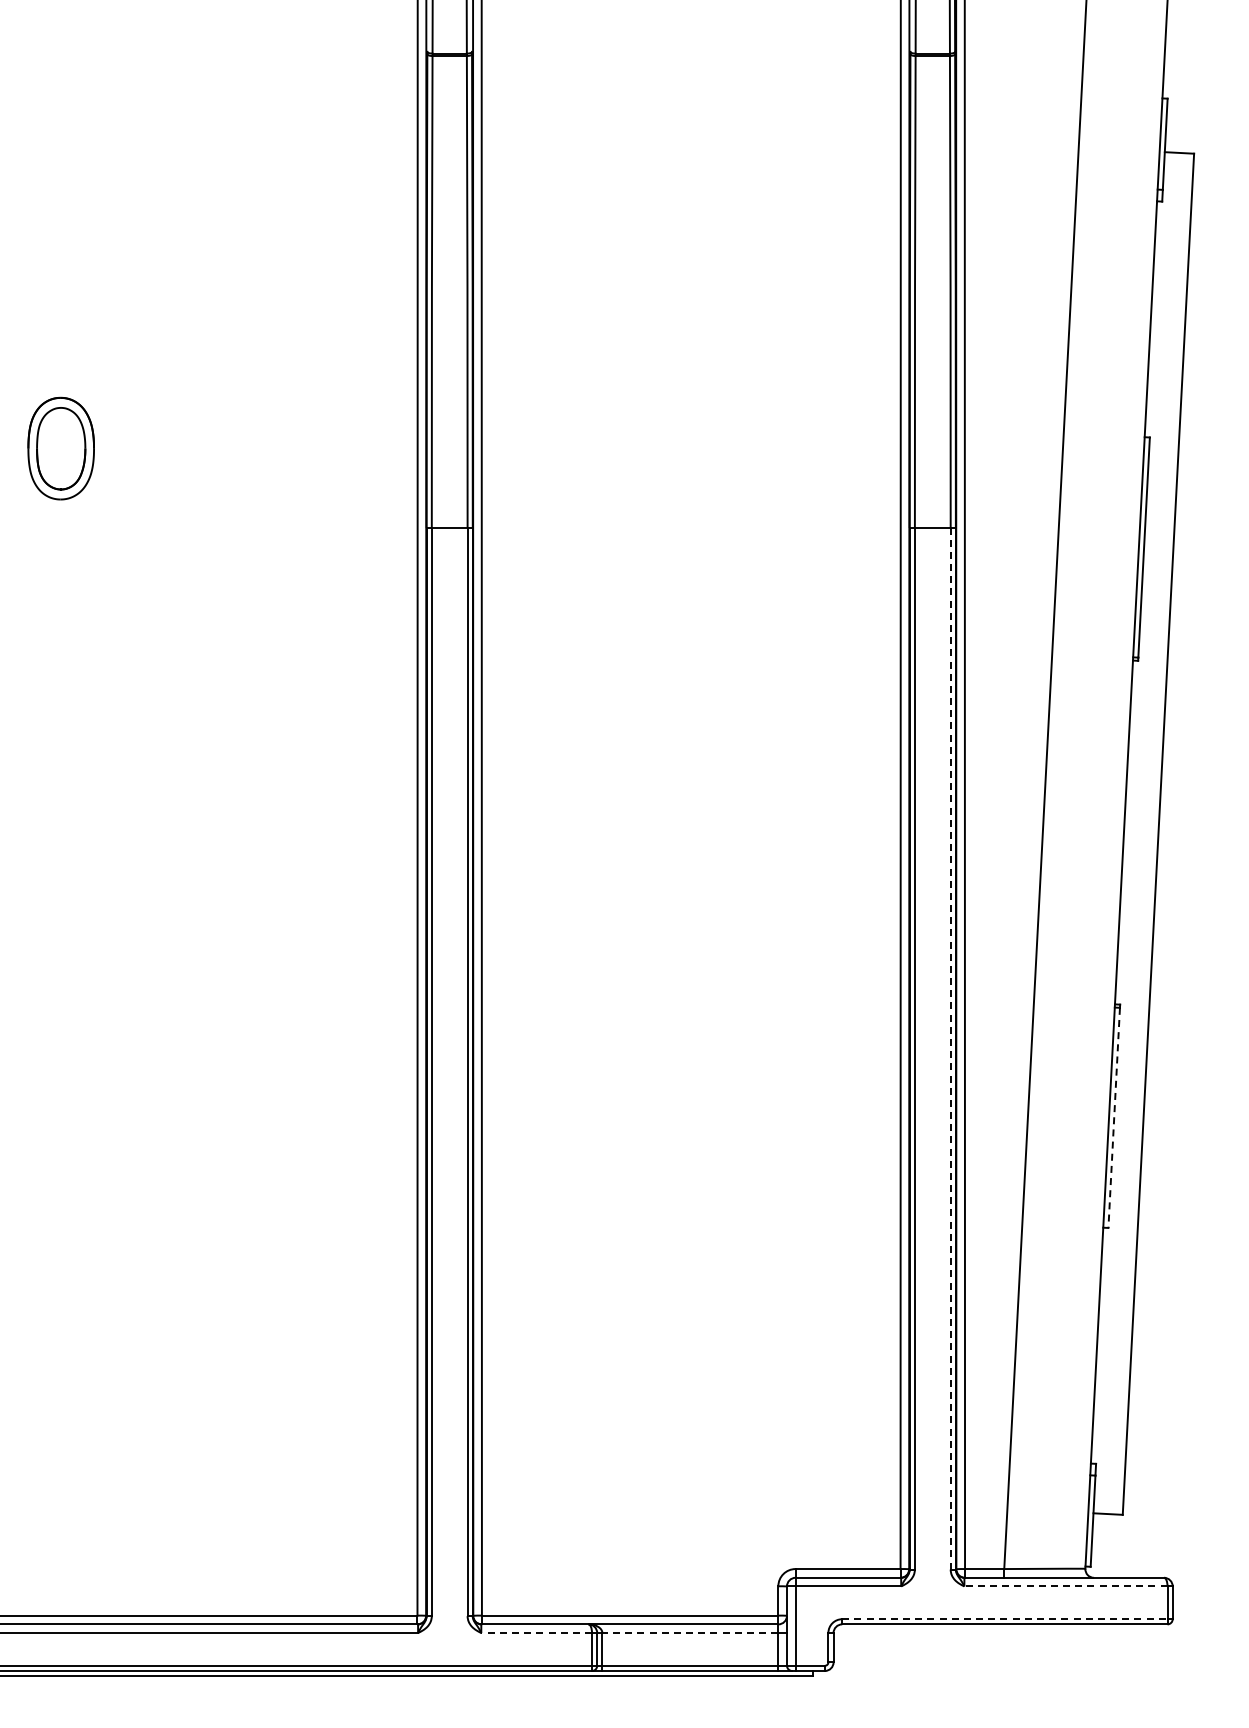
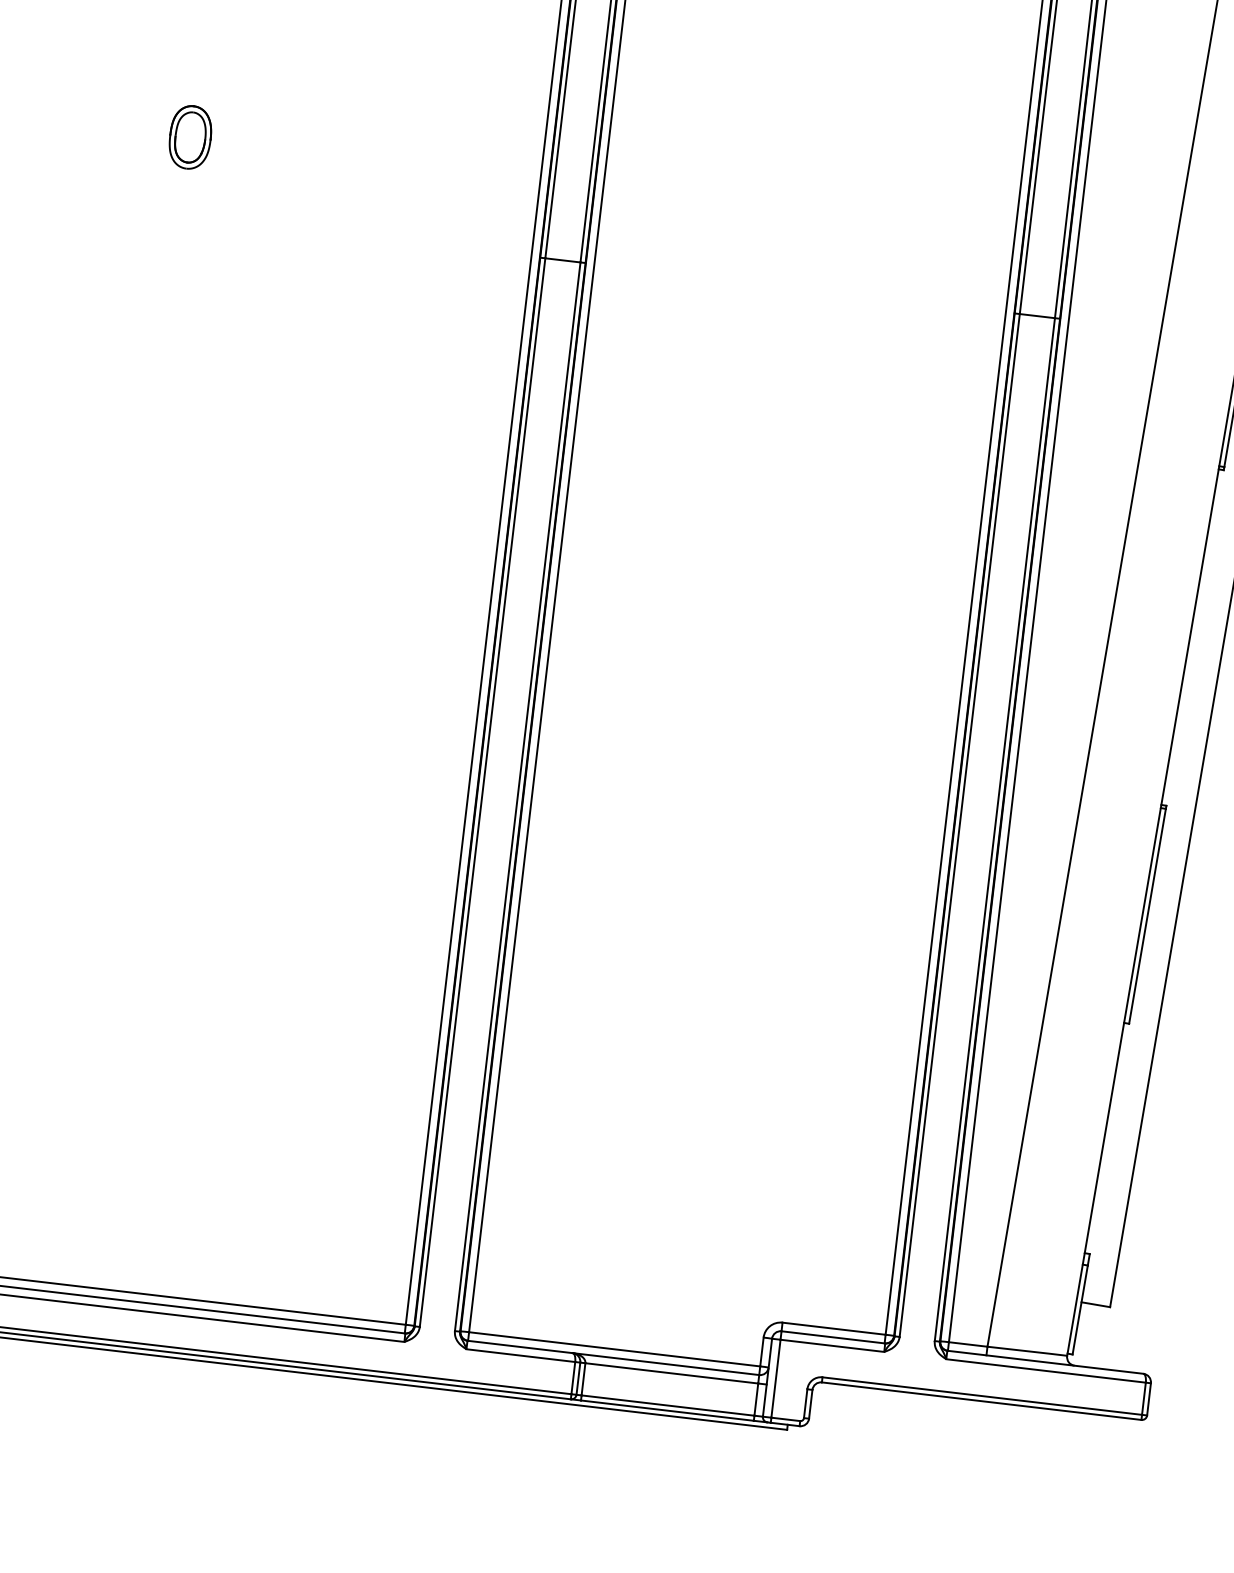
part: (60, 448) -> (189, 137), size x0.62
line: (950, 1048) -> (994, 829), dashed -> solid
line: (1114, 1118) -> (1147, 916), dashed -> solid
line: (1065, 1586) -> (1045, 1370), dashed -> solid
line: (1004, 1619) -> (981, 1396), dashed -> solid
line: (536, 1633) -> (520, 1356), dashed -> solid
line: (690, 1633) -> (671, 1373), dashed -> solid

